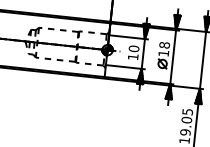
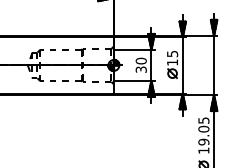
text: (164, 44) -> (172, 53), 18 -> 15
text: (132, 56) -> (140, 69), 10 -> 30

